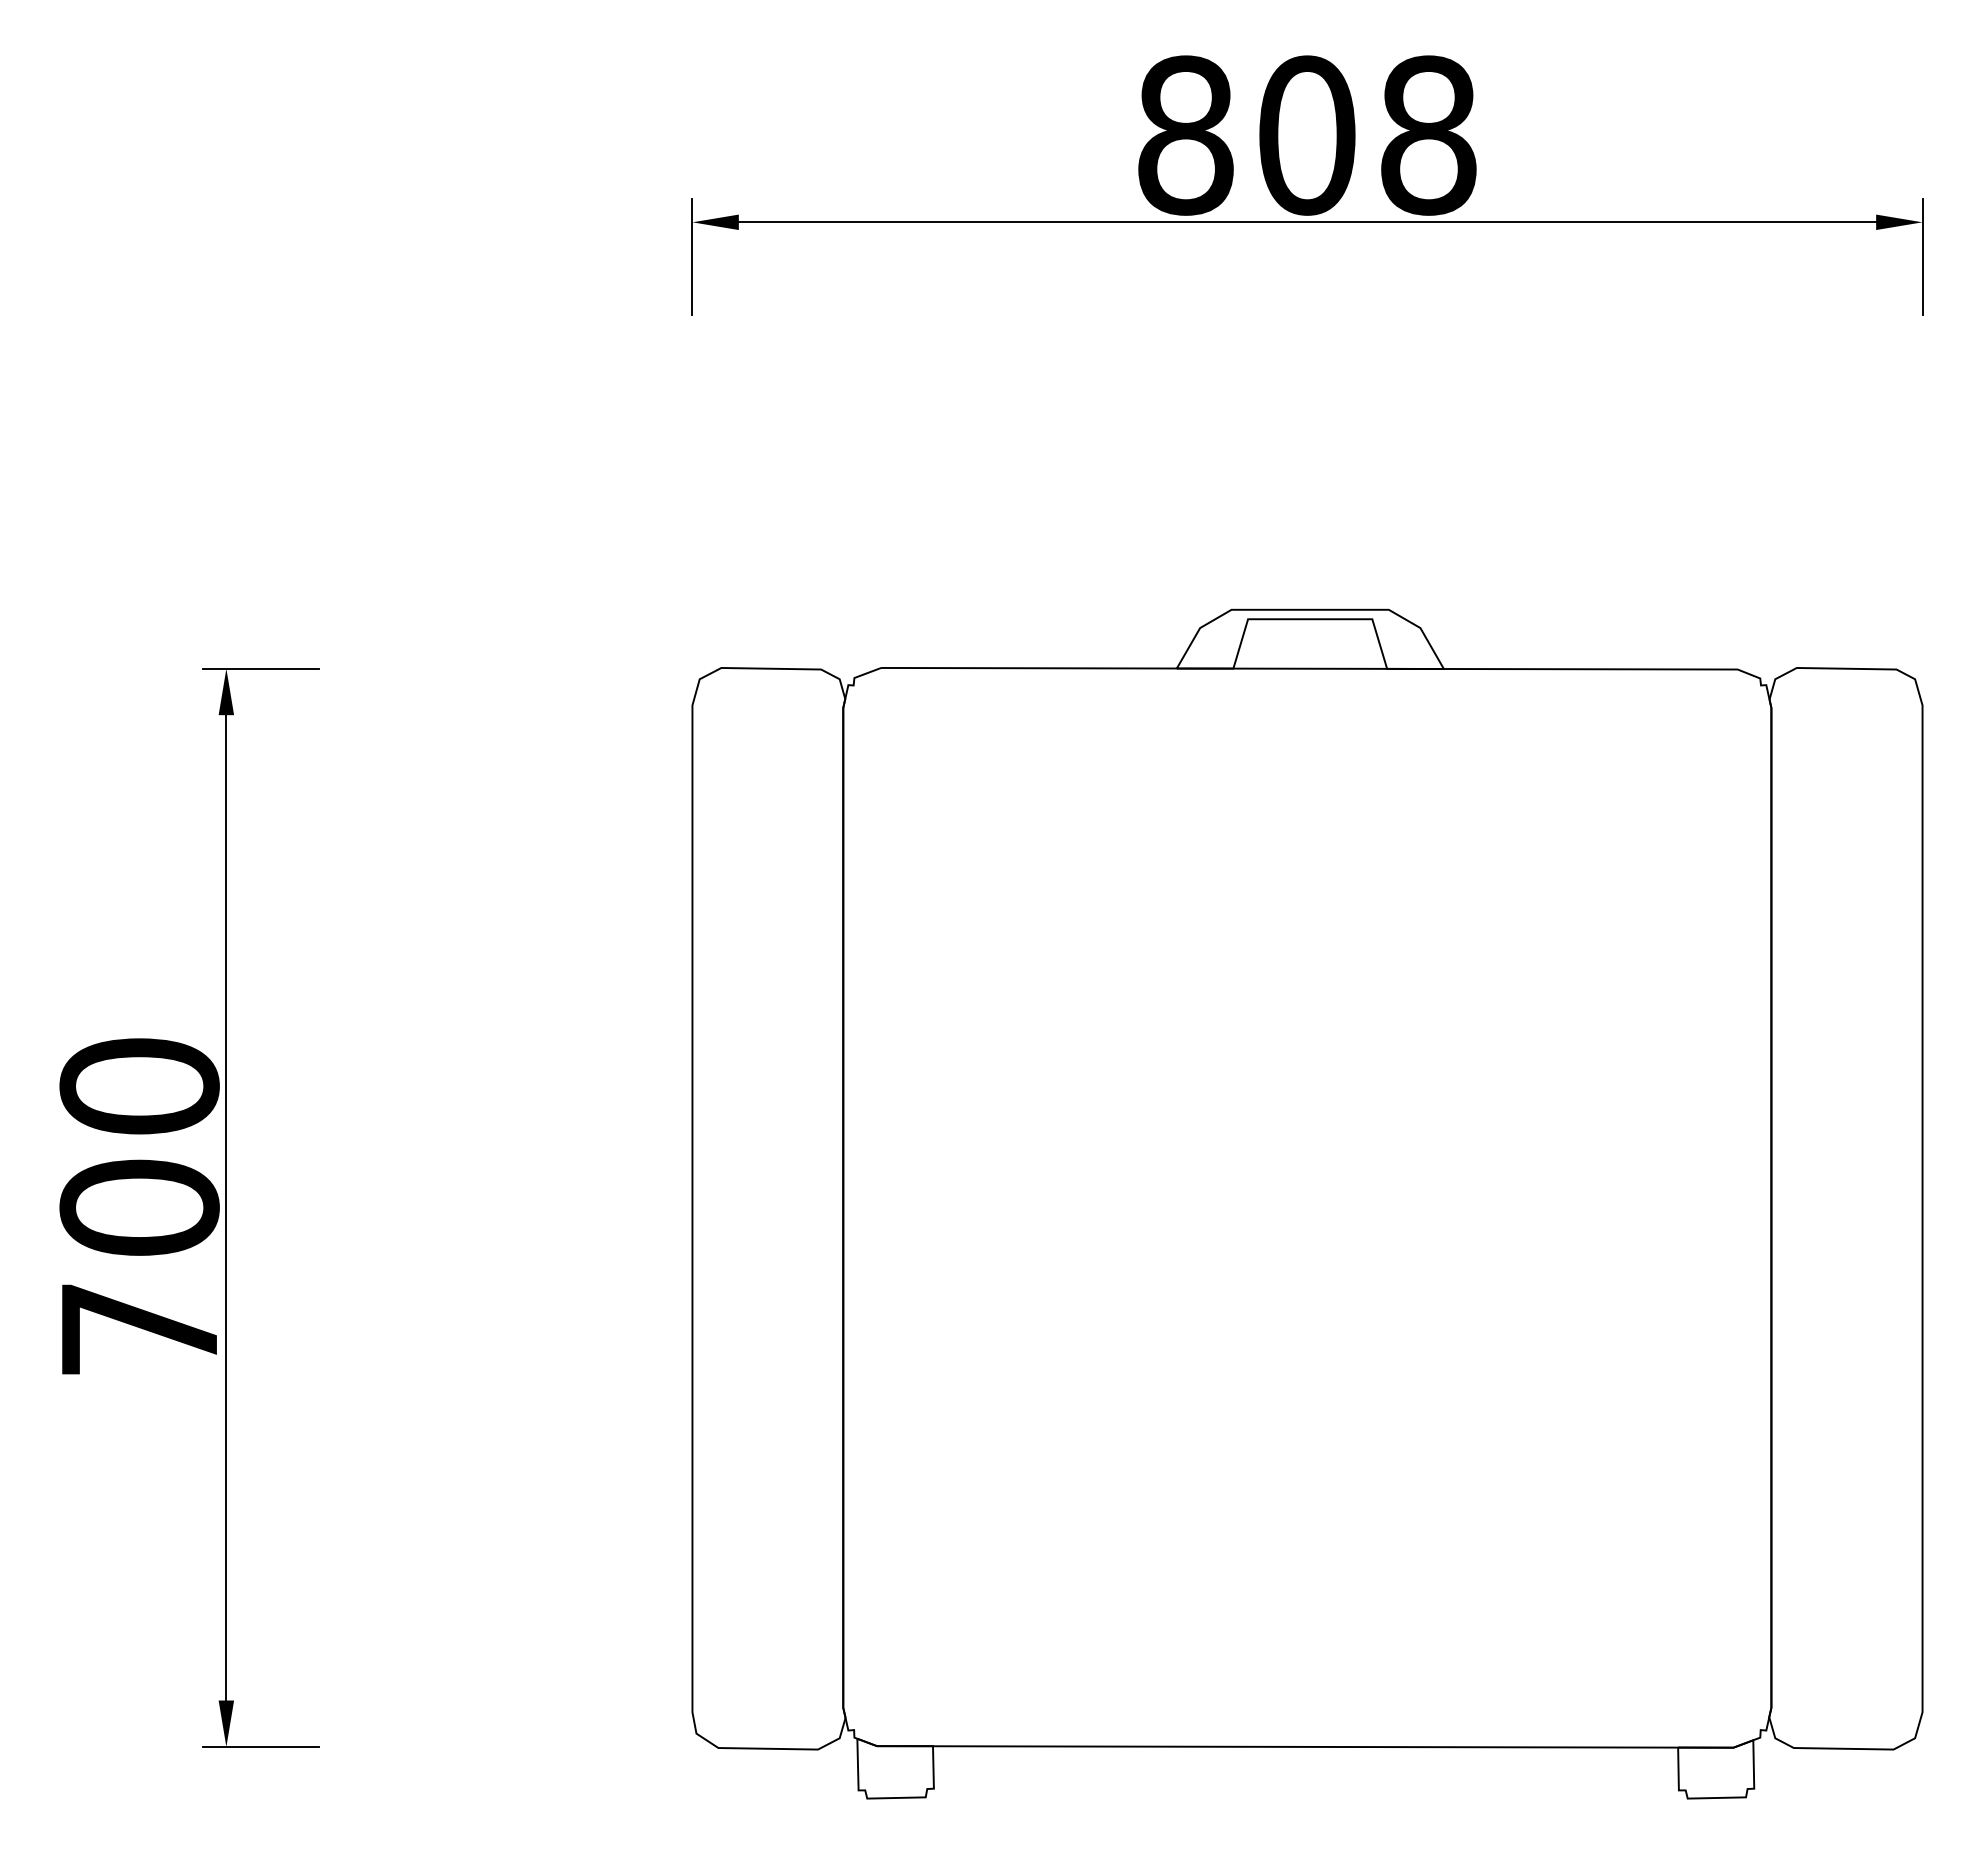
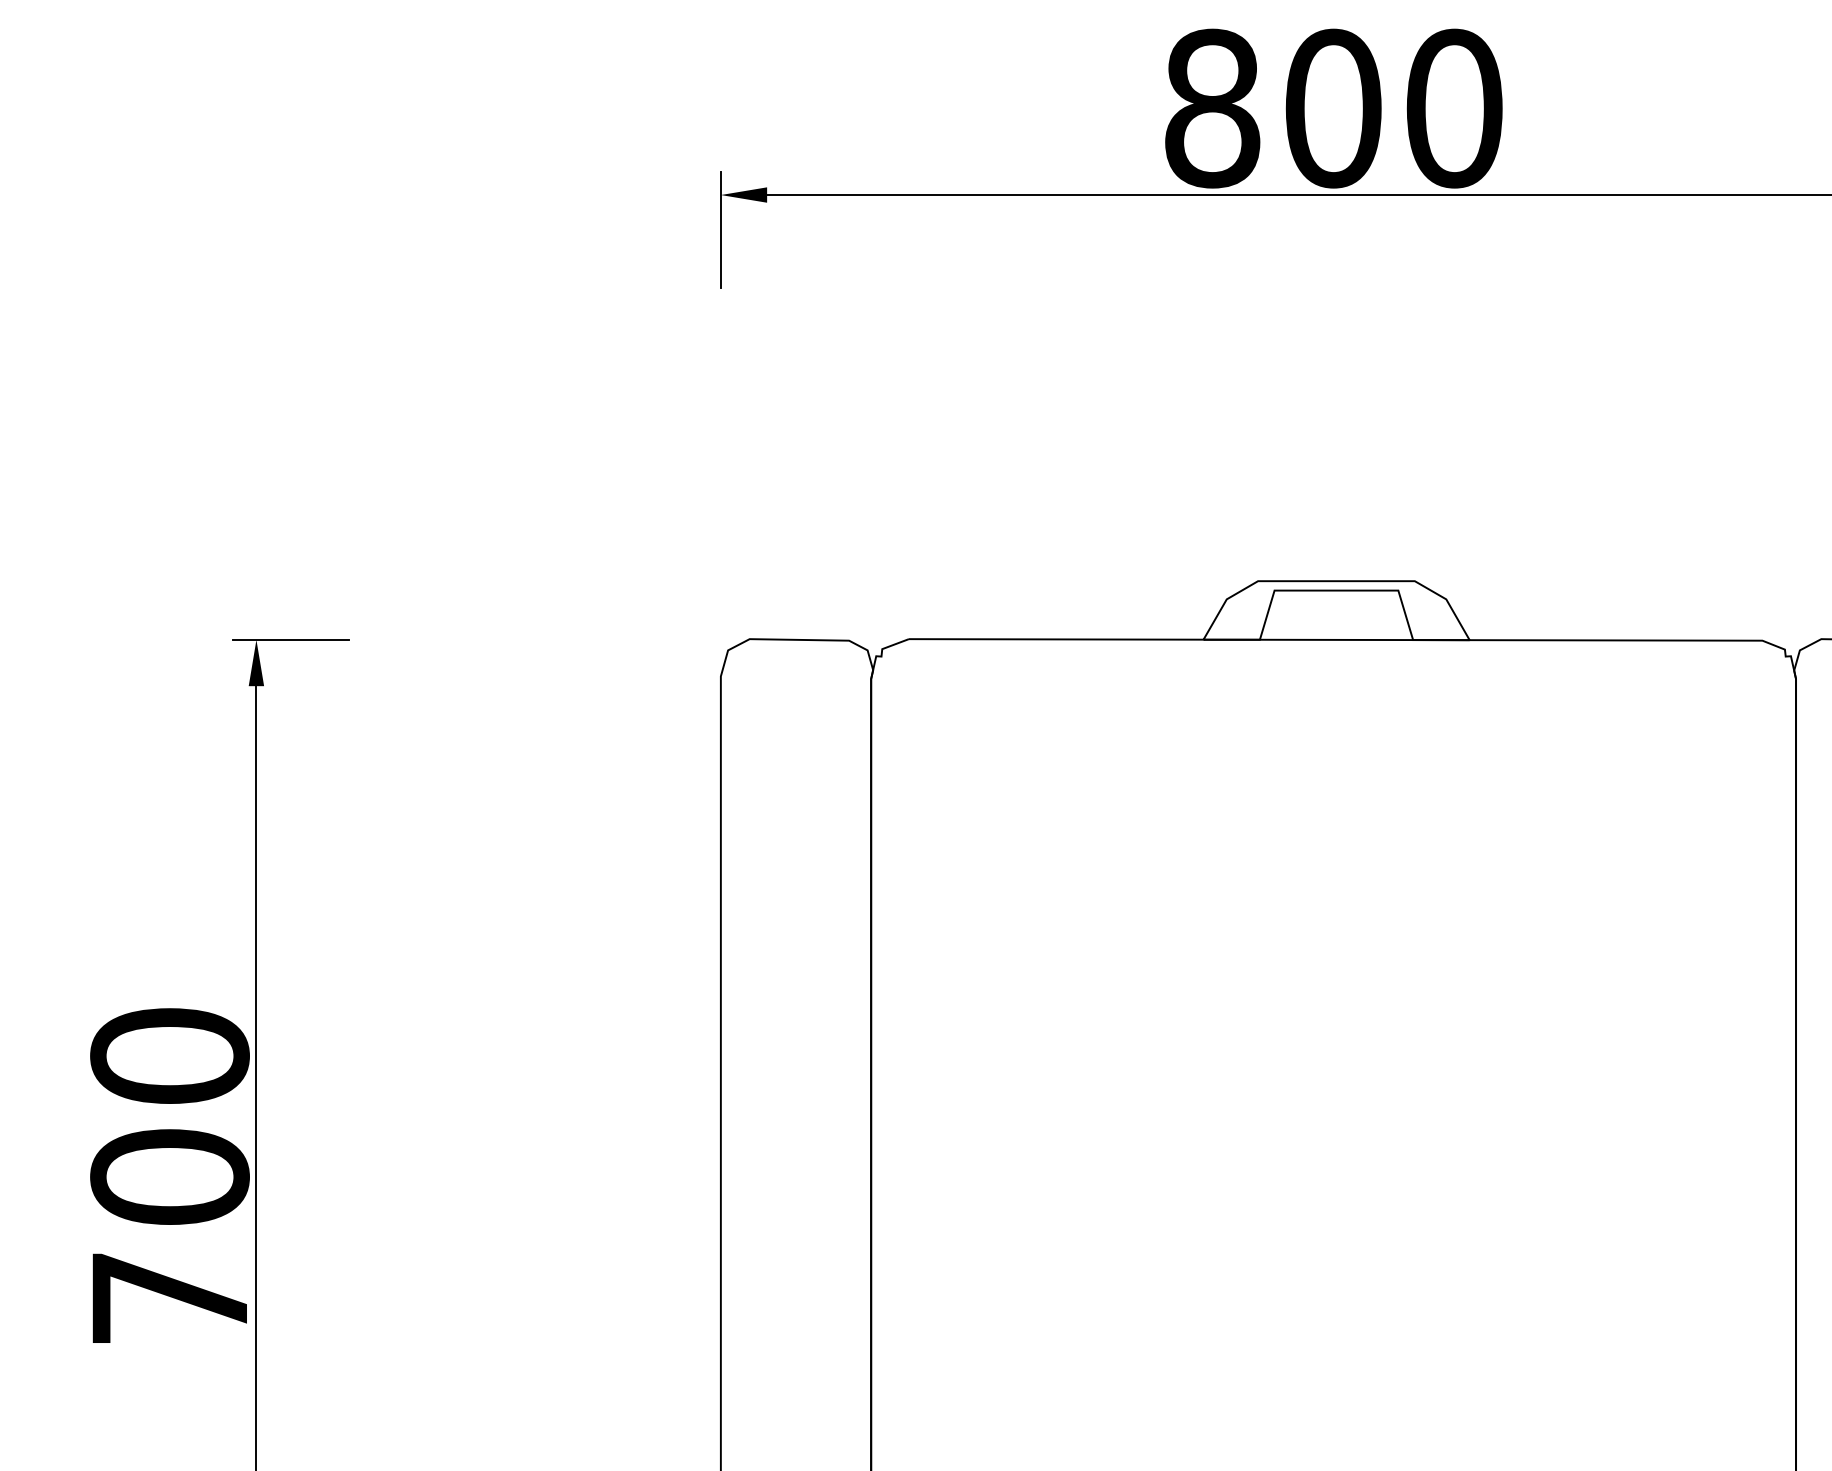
text: (1428, 135) -> (1454, 108), 808 -> 800

